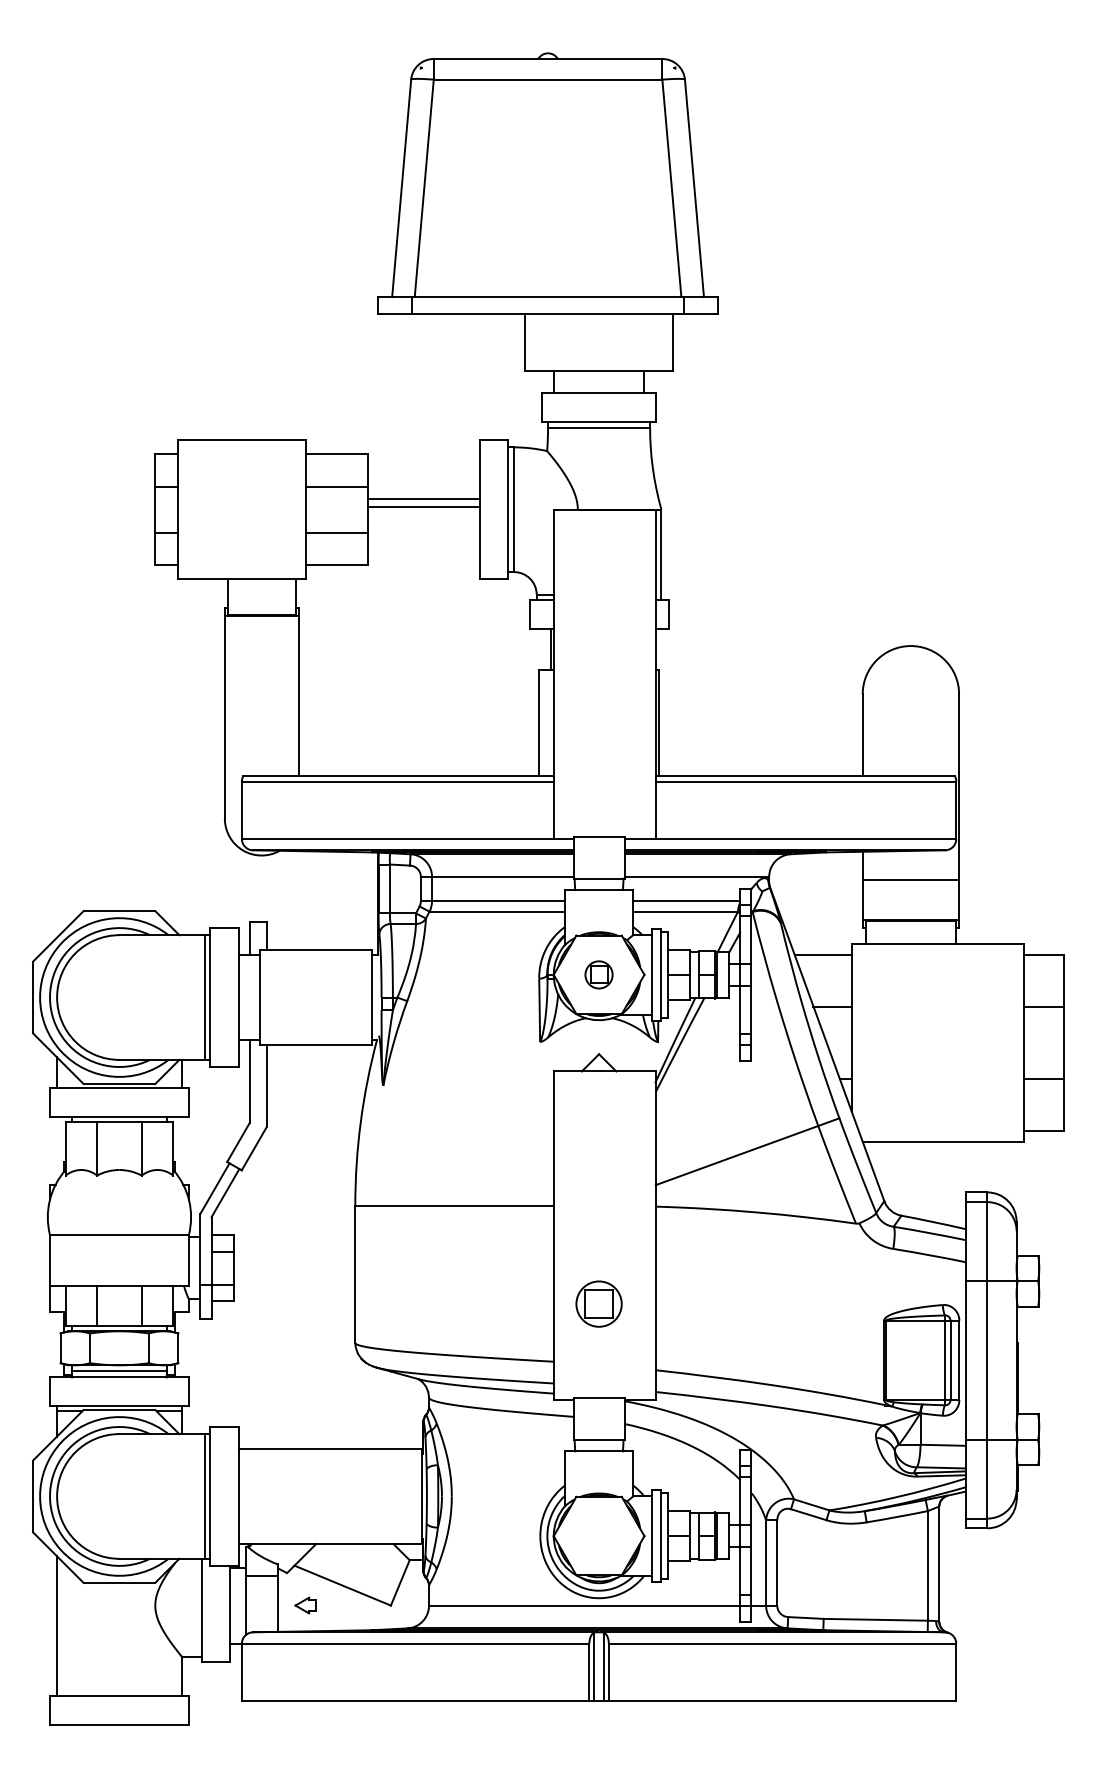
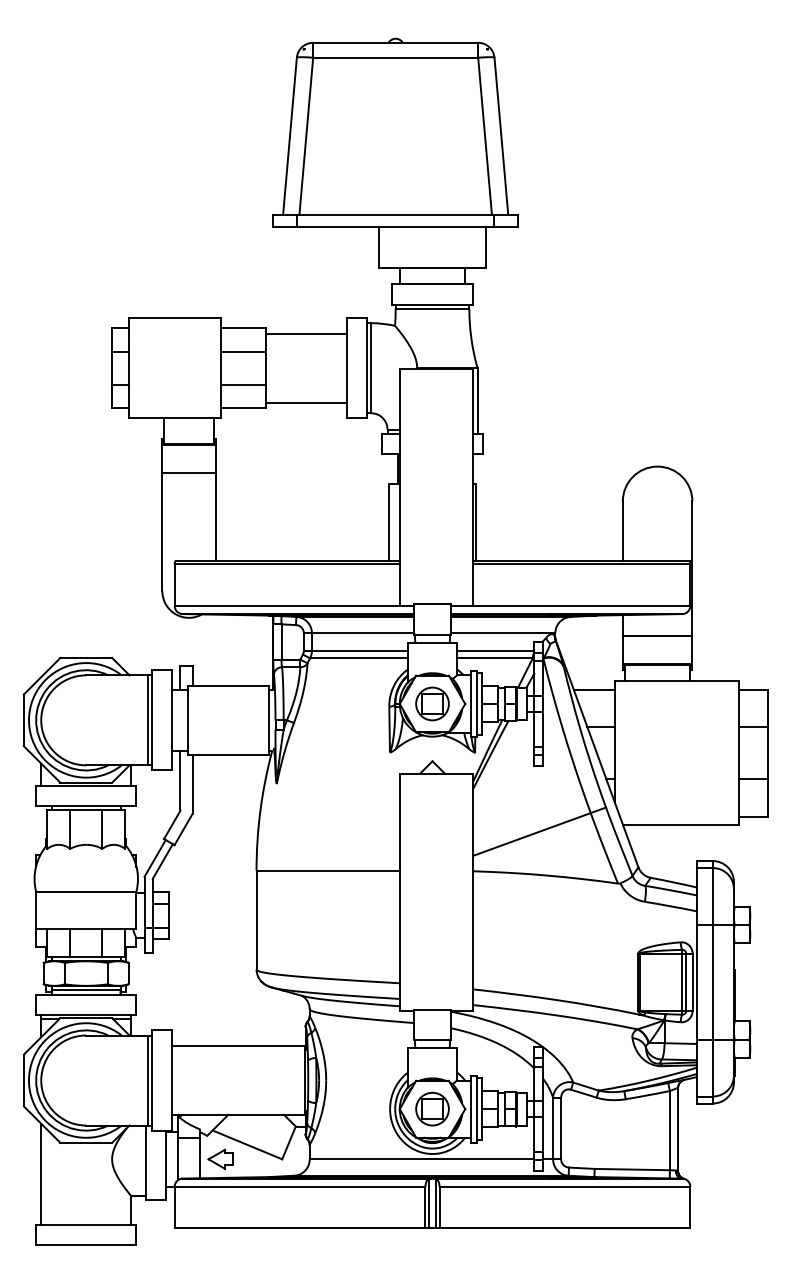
line: (424, 499) -> (306, 334), moved
line: (424, 507) -> (306, 402), moved
line: (261, 655) -> (188, 473), added
part: (598, 974) -> (432, 703), size x1.67
part: (598, 1303) -> (432, 1108), moved
part: (305, 1605) -> (220, 1159), size x1.67

